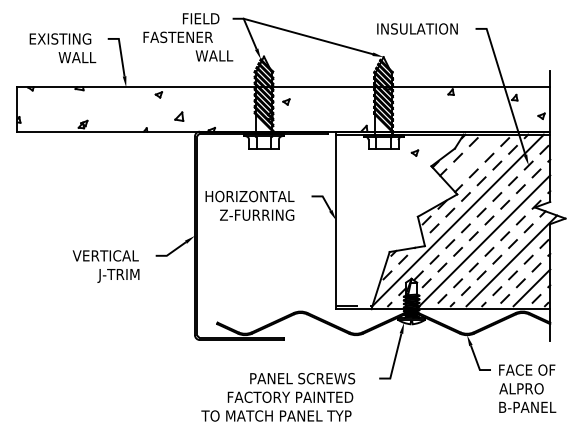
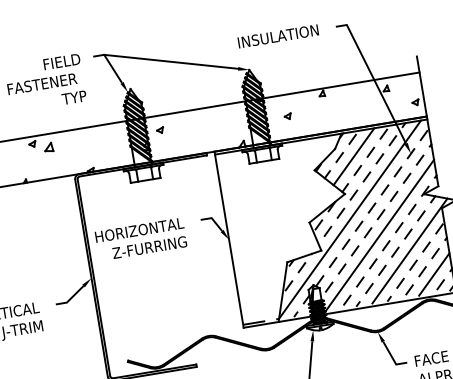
text: (214, 55) -> (81, 96), WALL -> TYP
part: (179, 116) -> (48, 147), moved
part: (414, 152) -> (287, 115), moved
line: (471, 158) -> (353, 156), added

